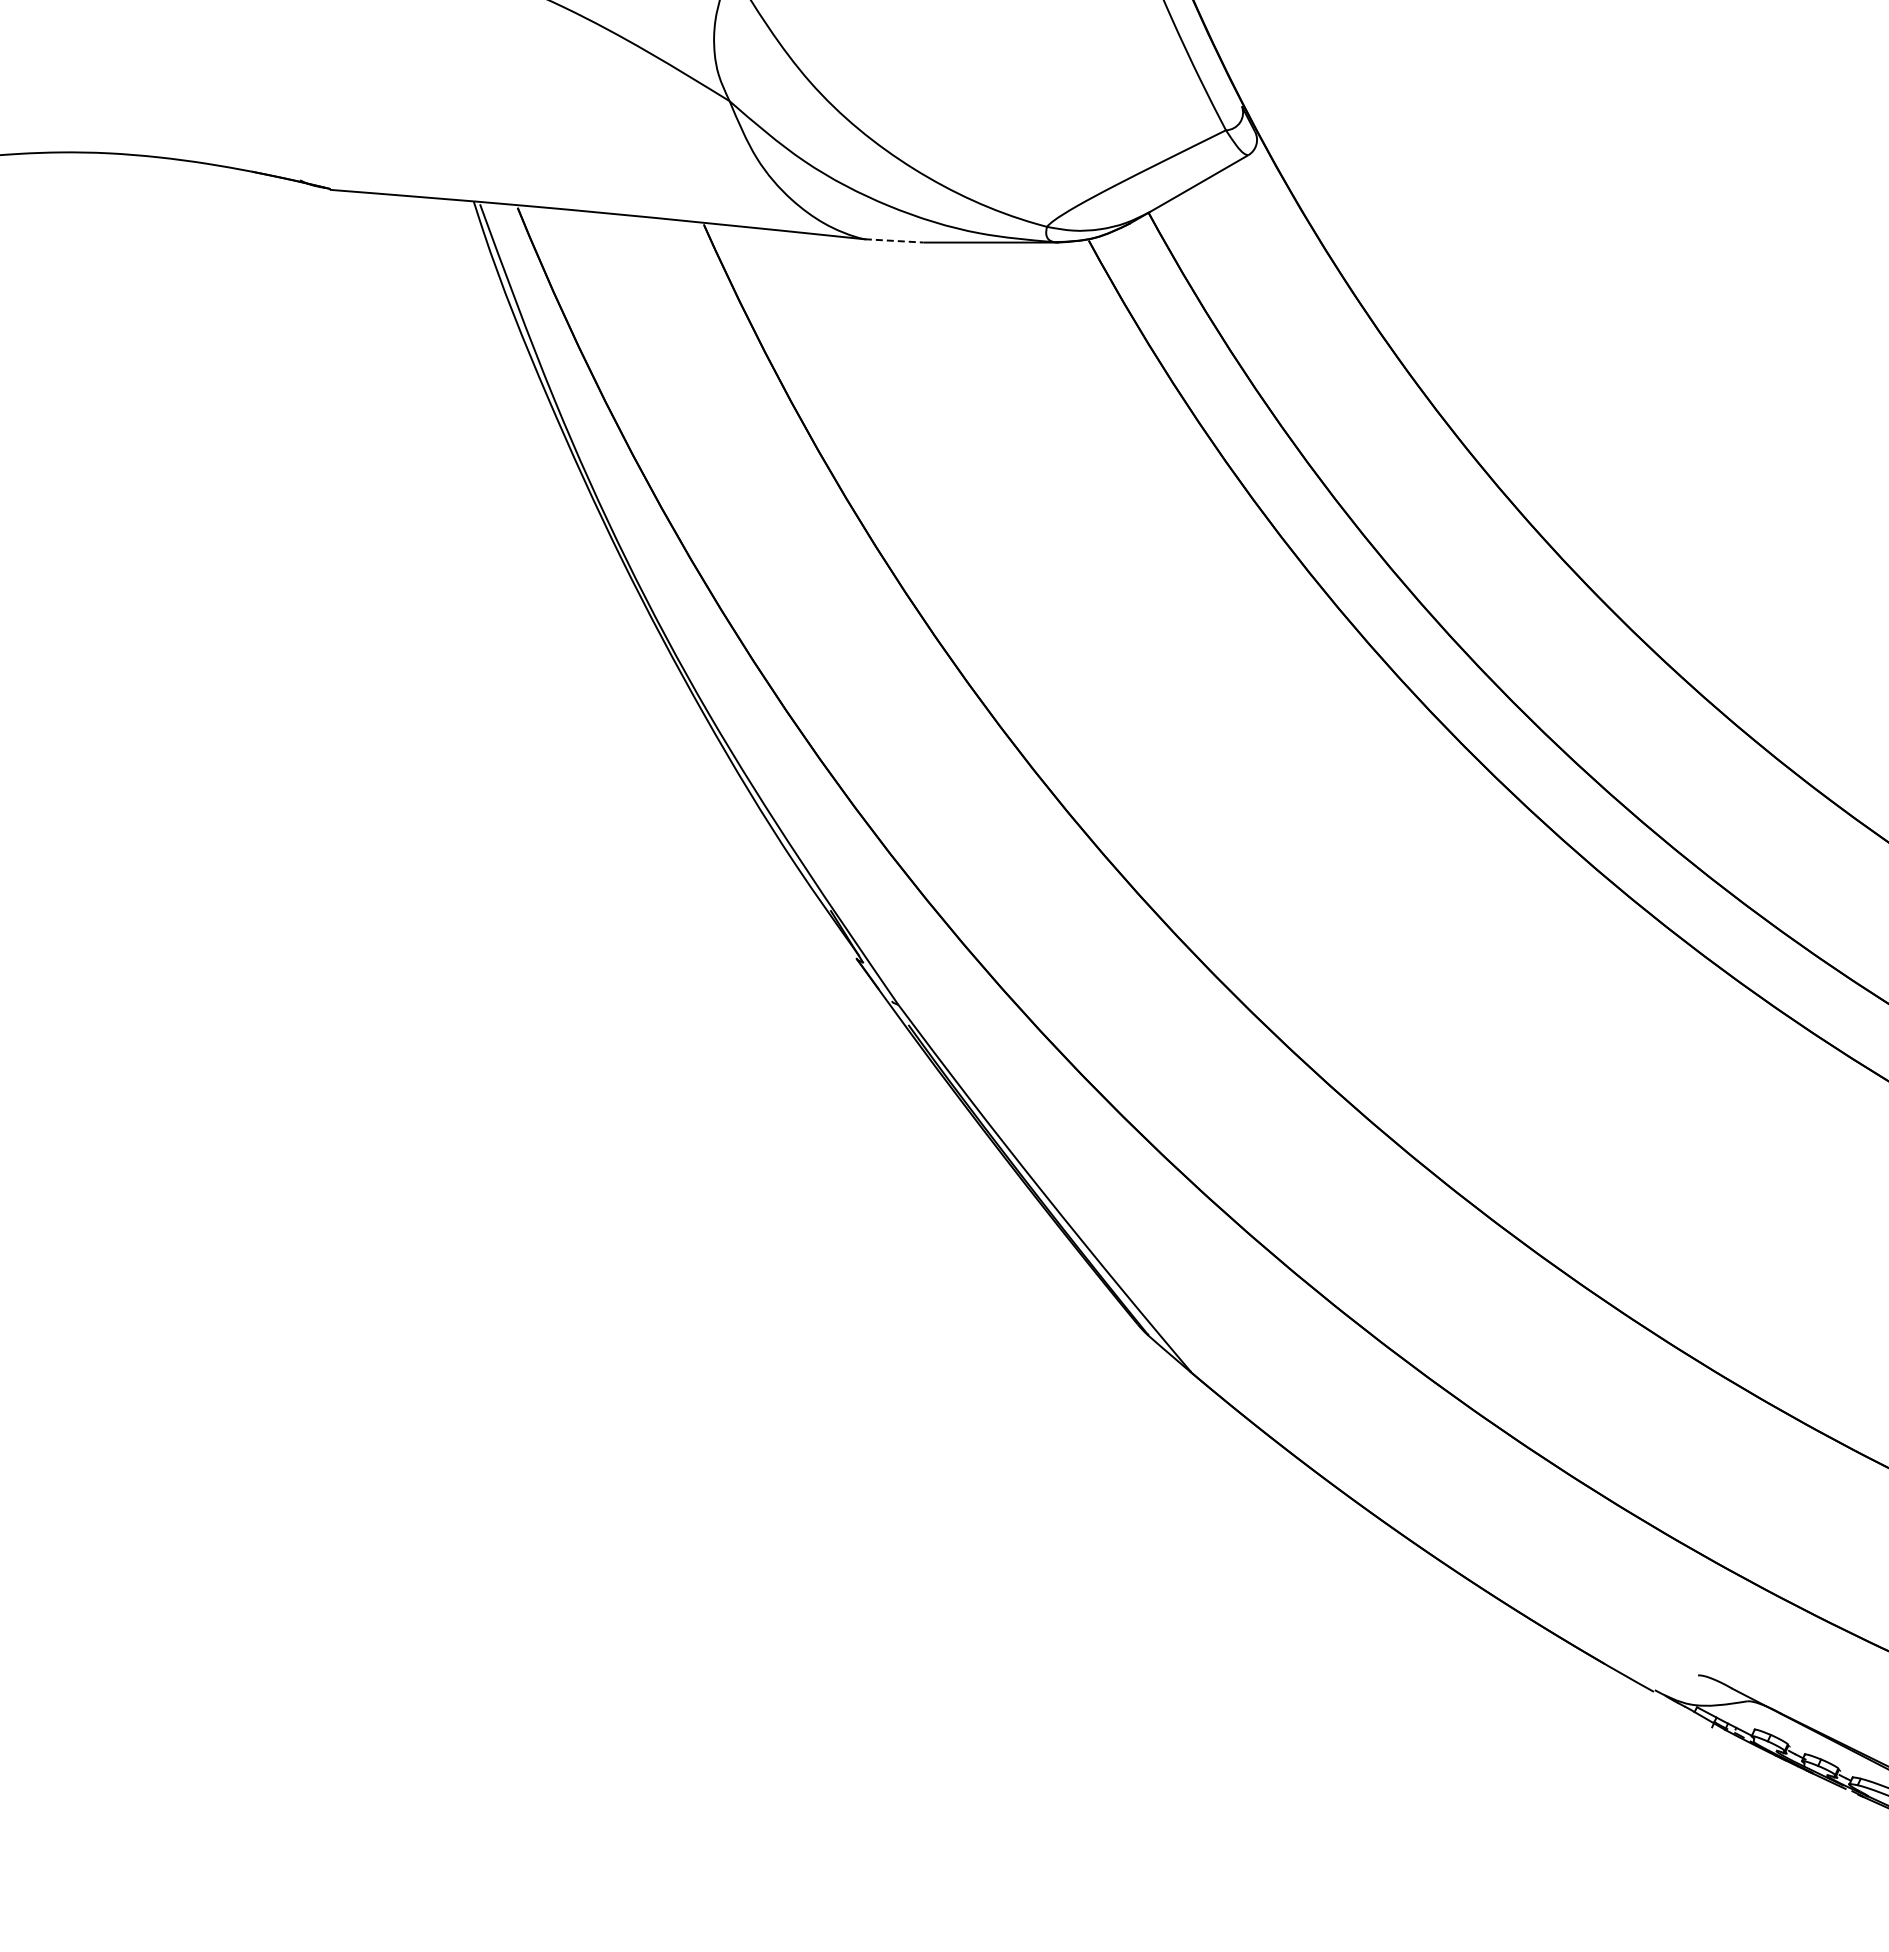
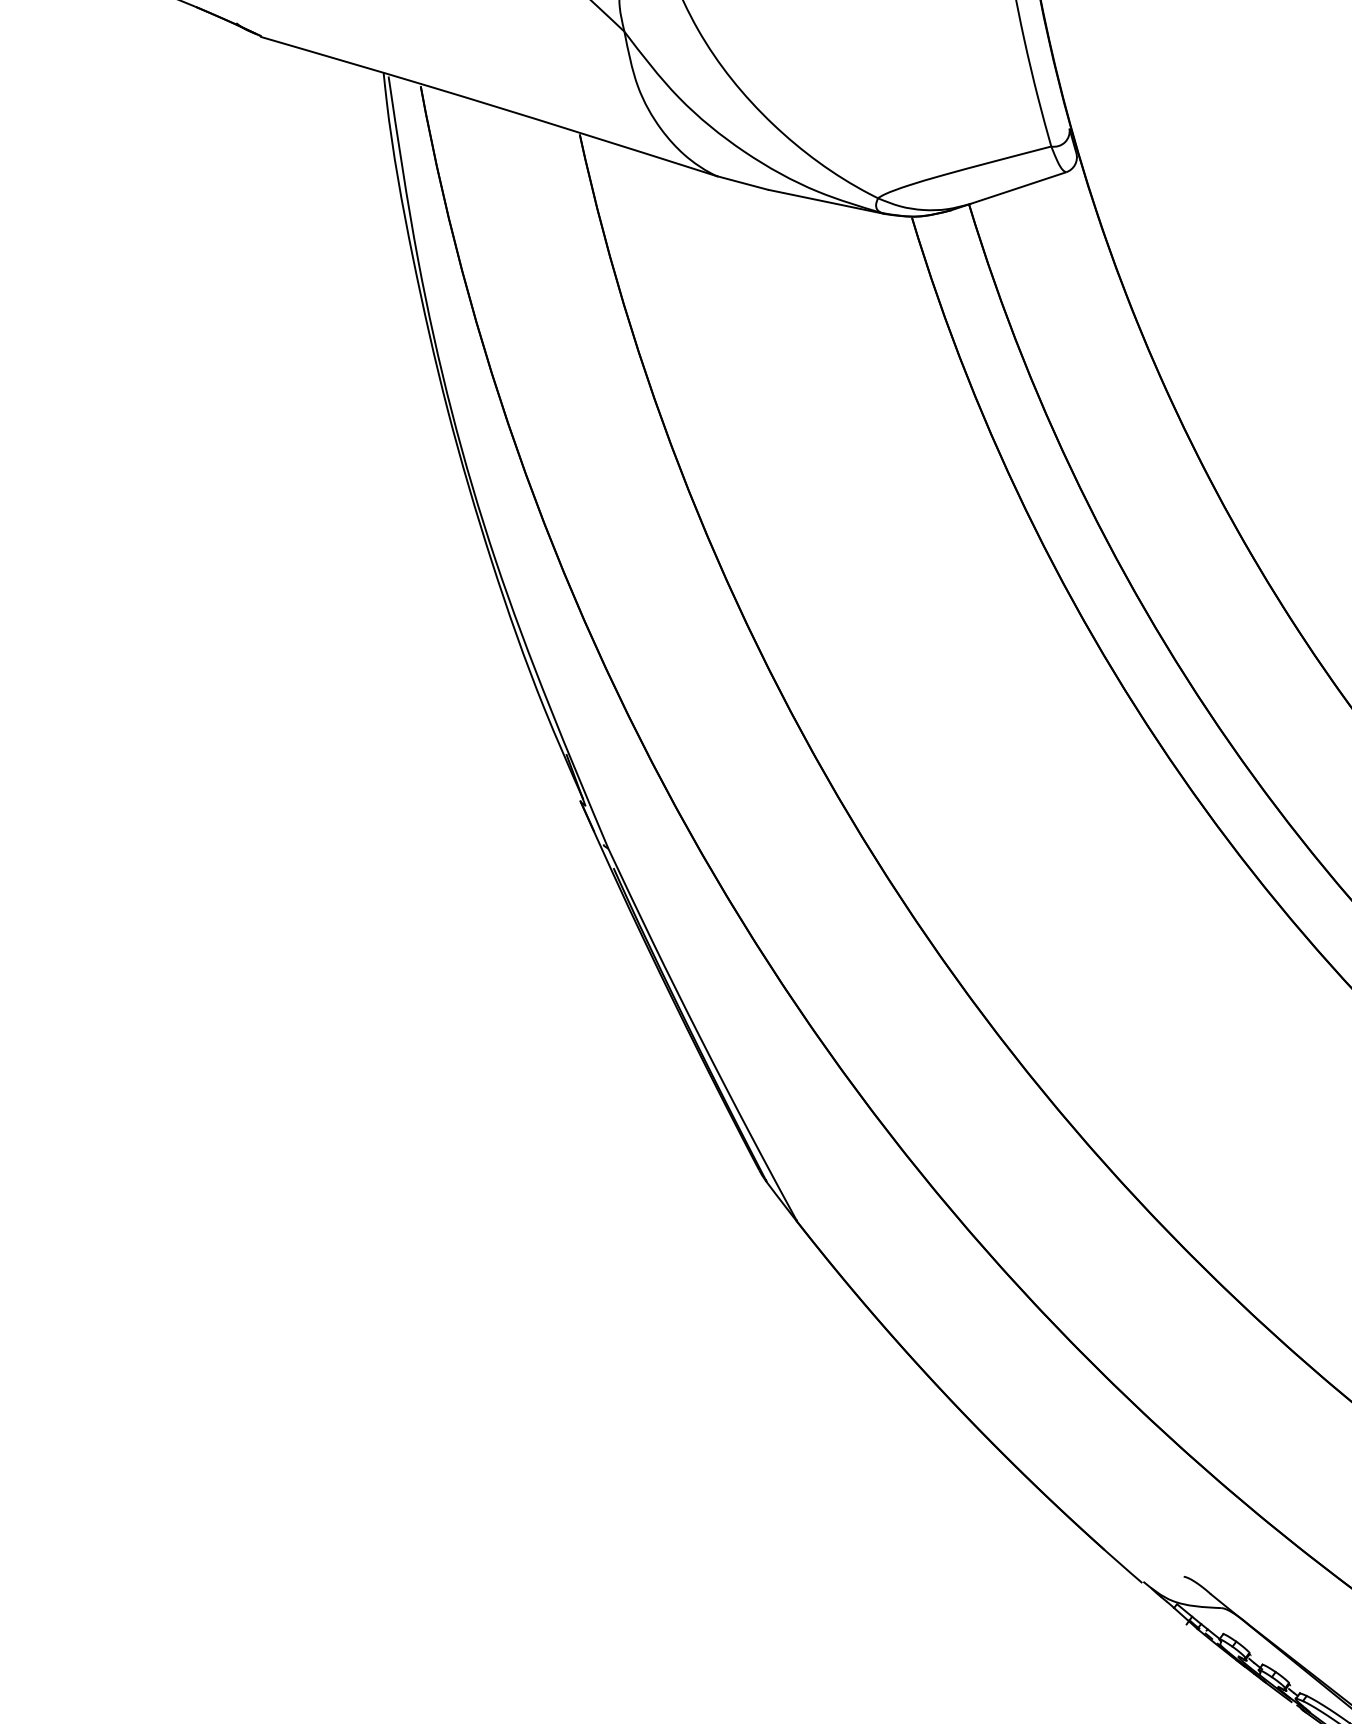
line: (894, 240) -> (742, 182), dashed -> solid

